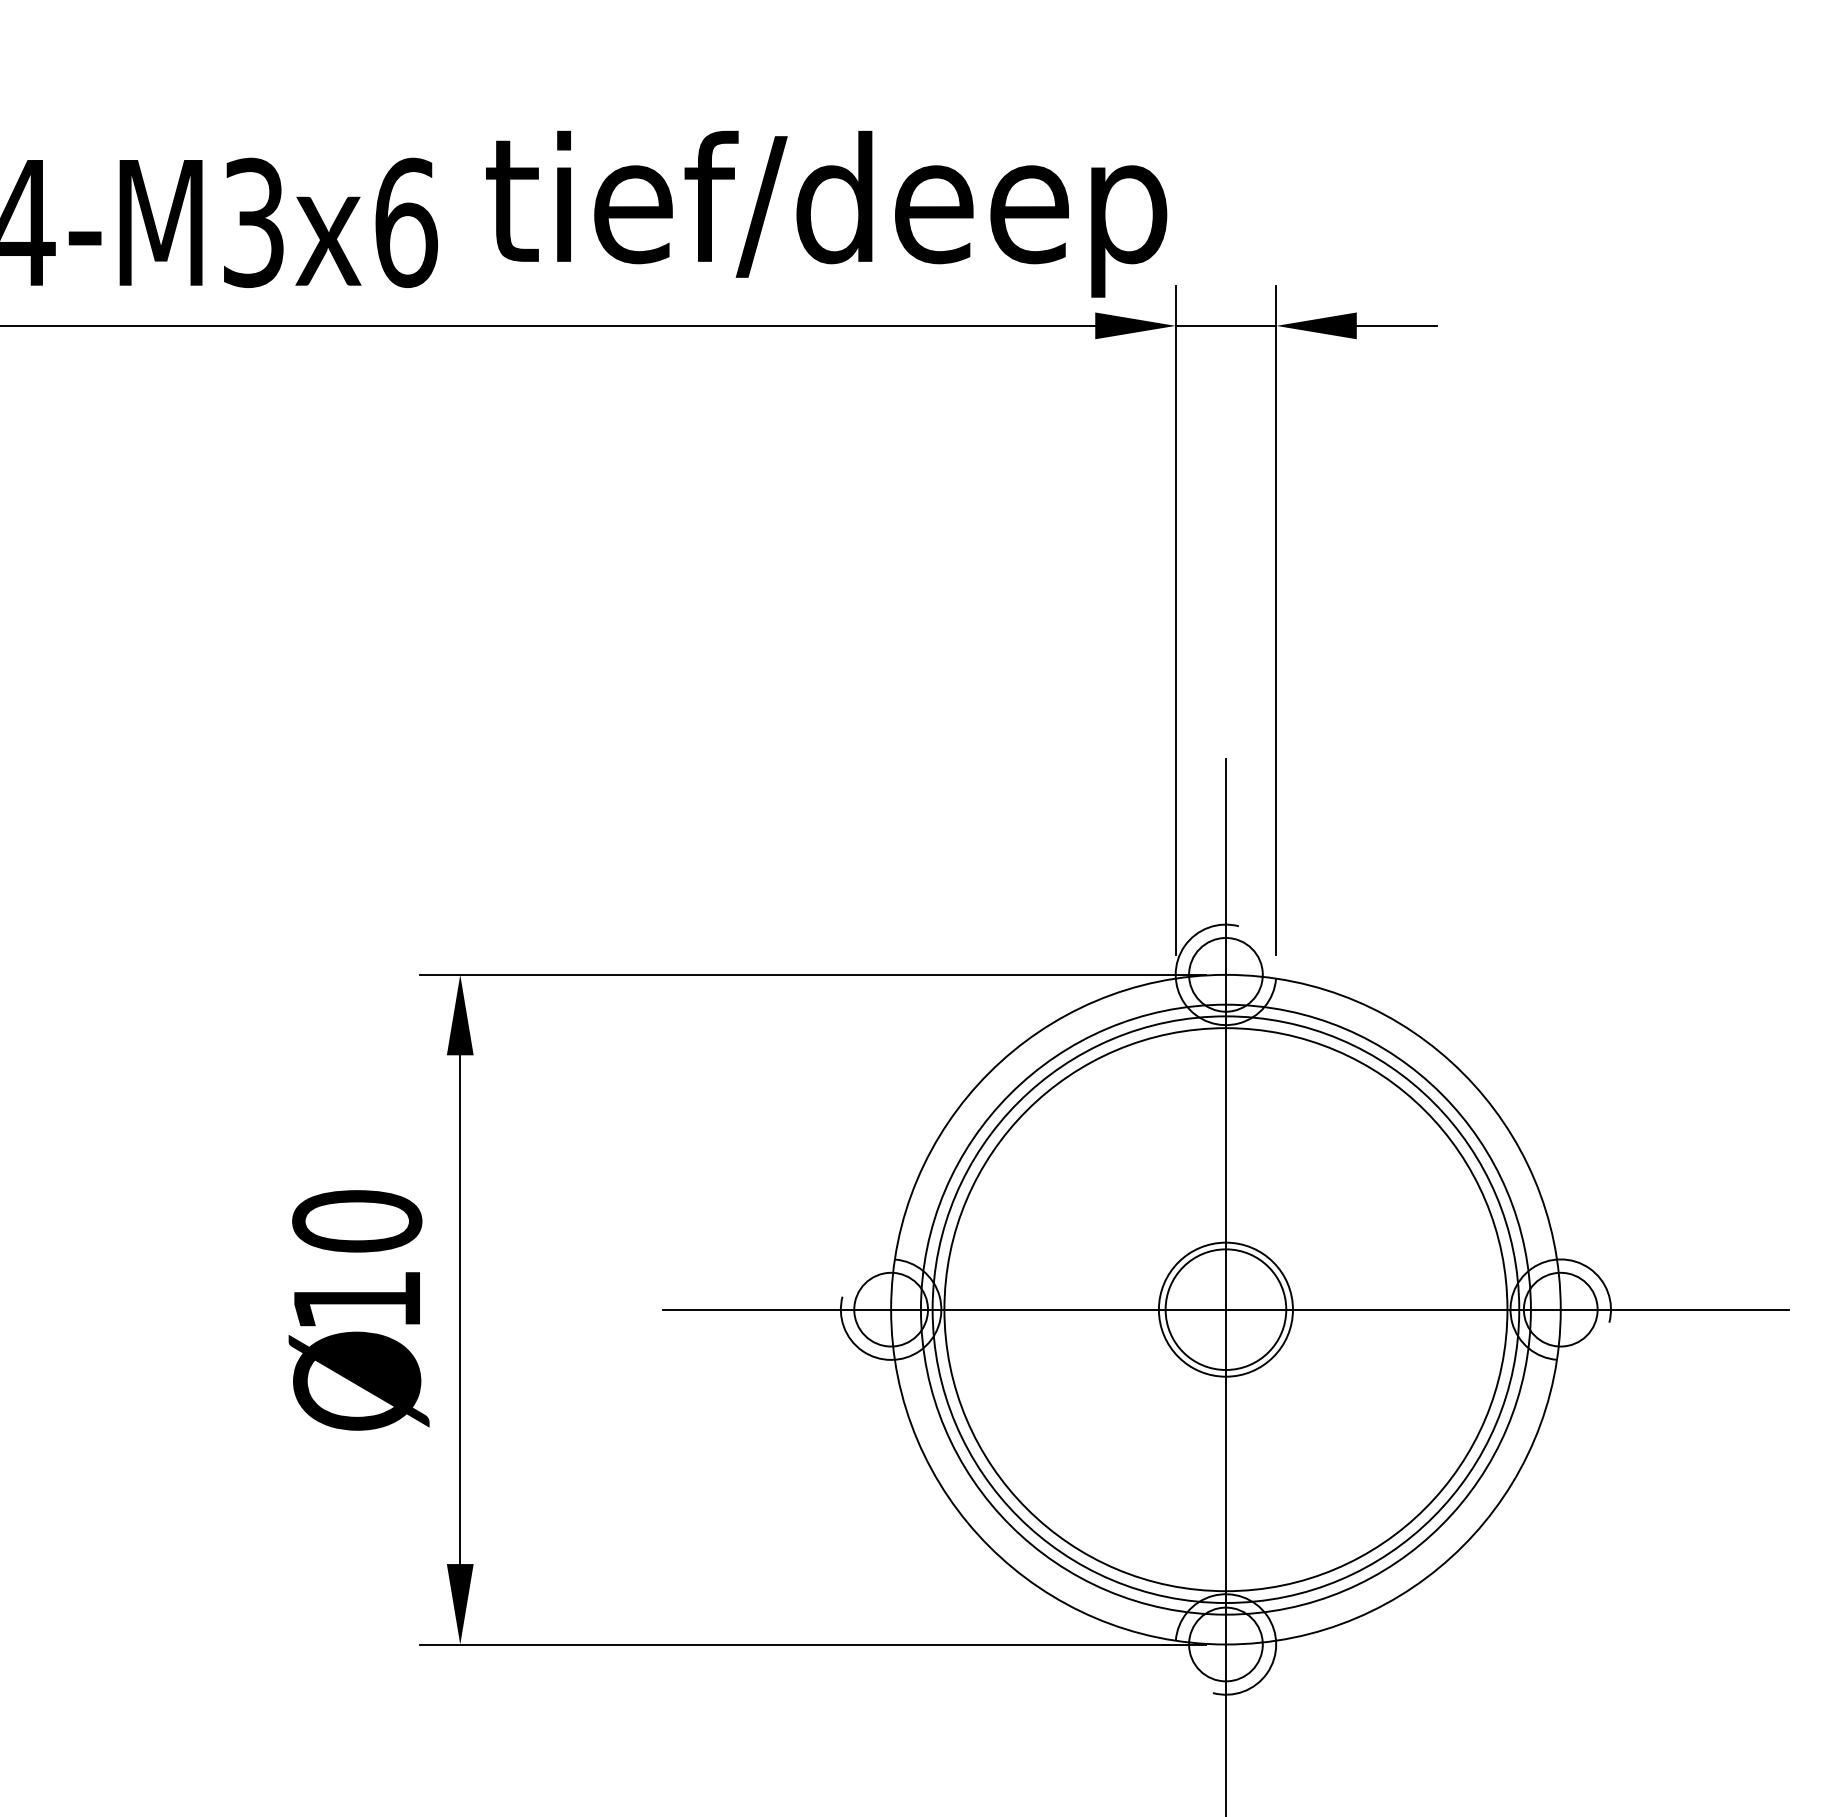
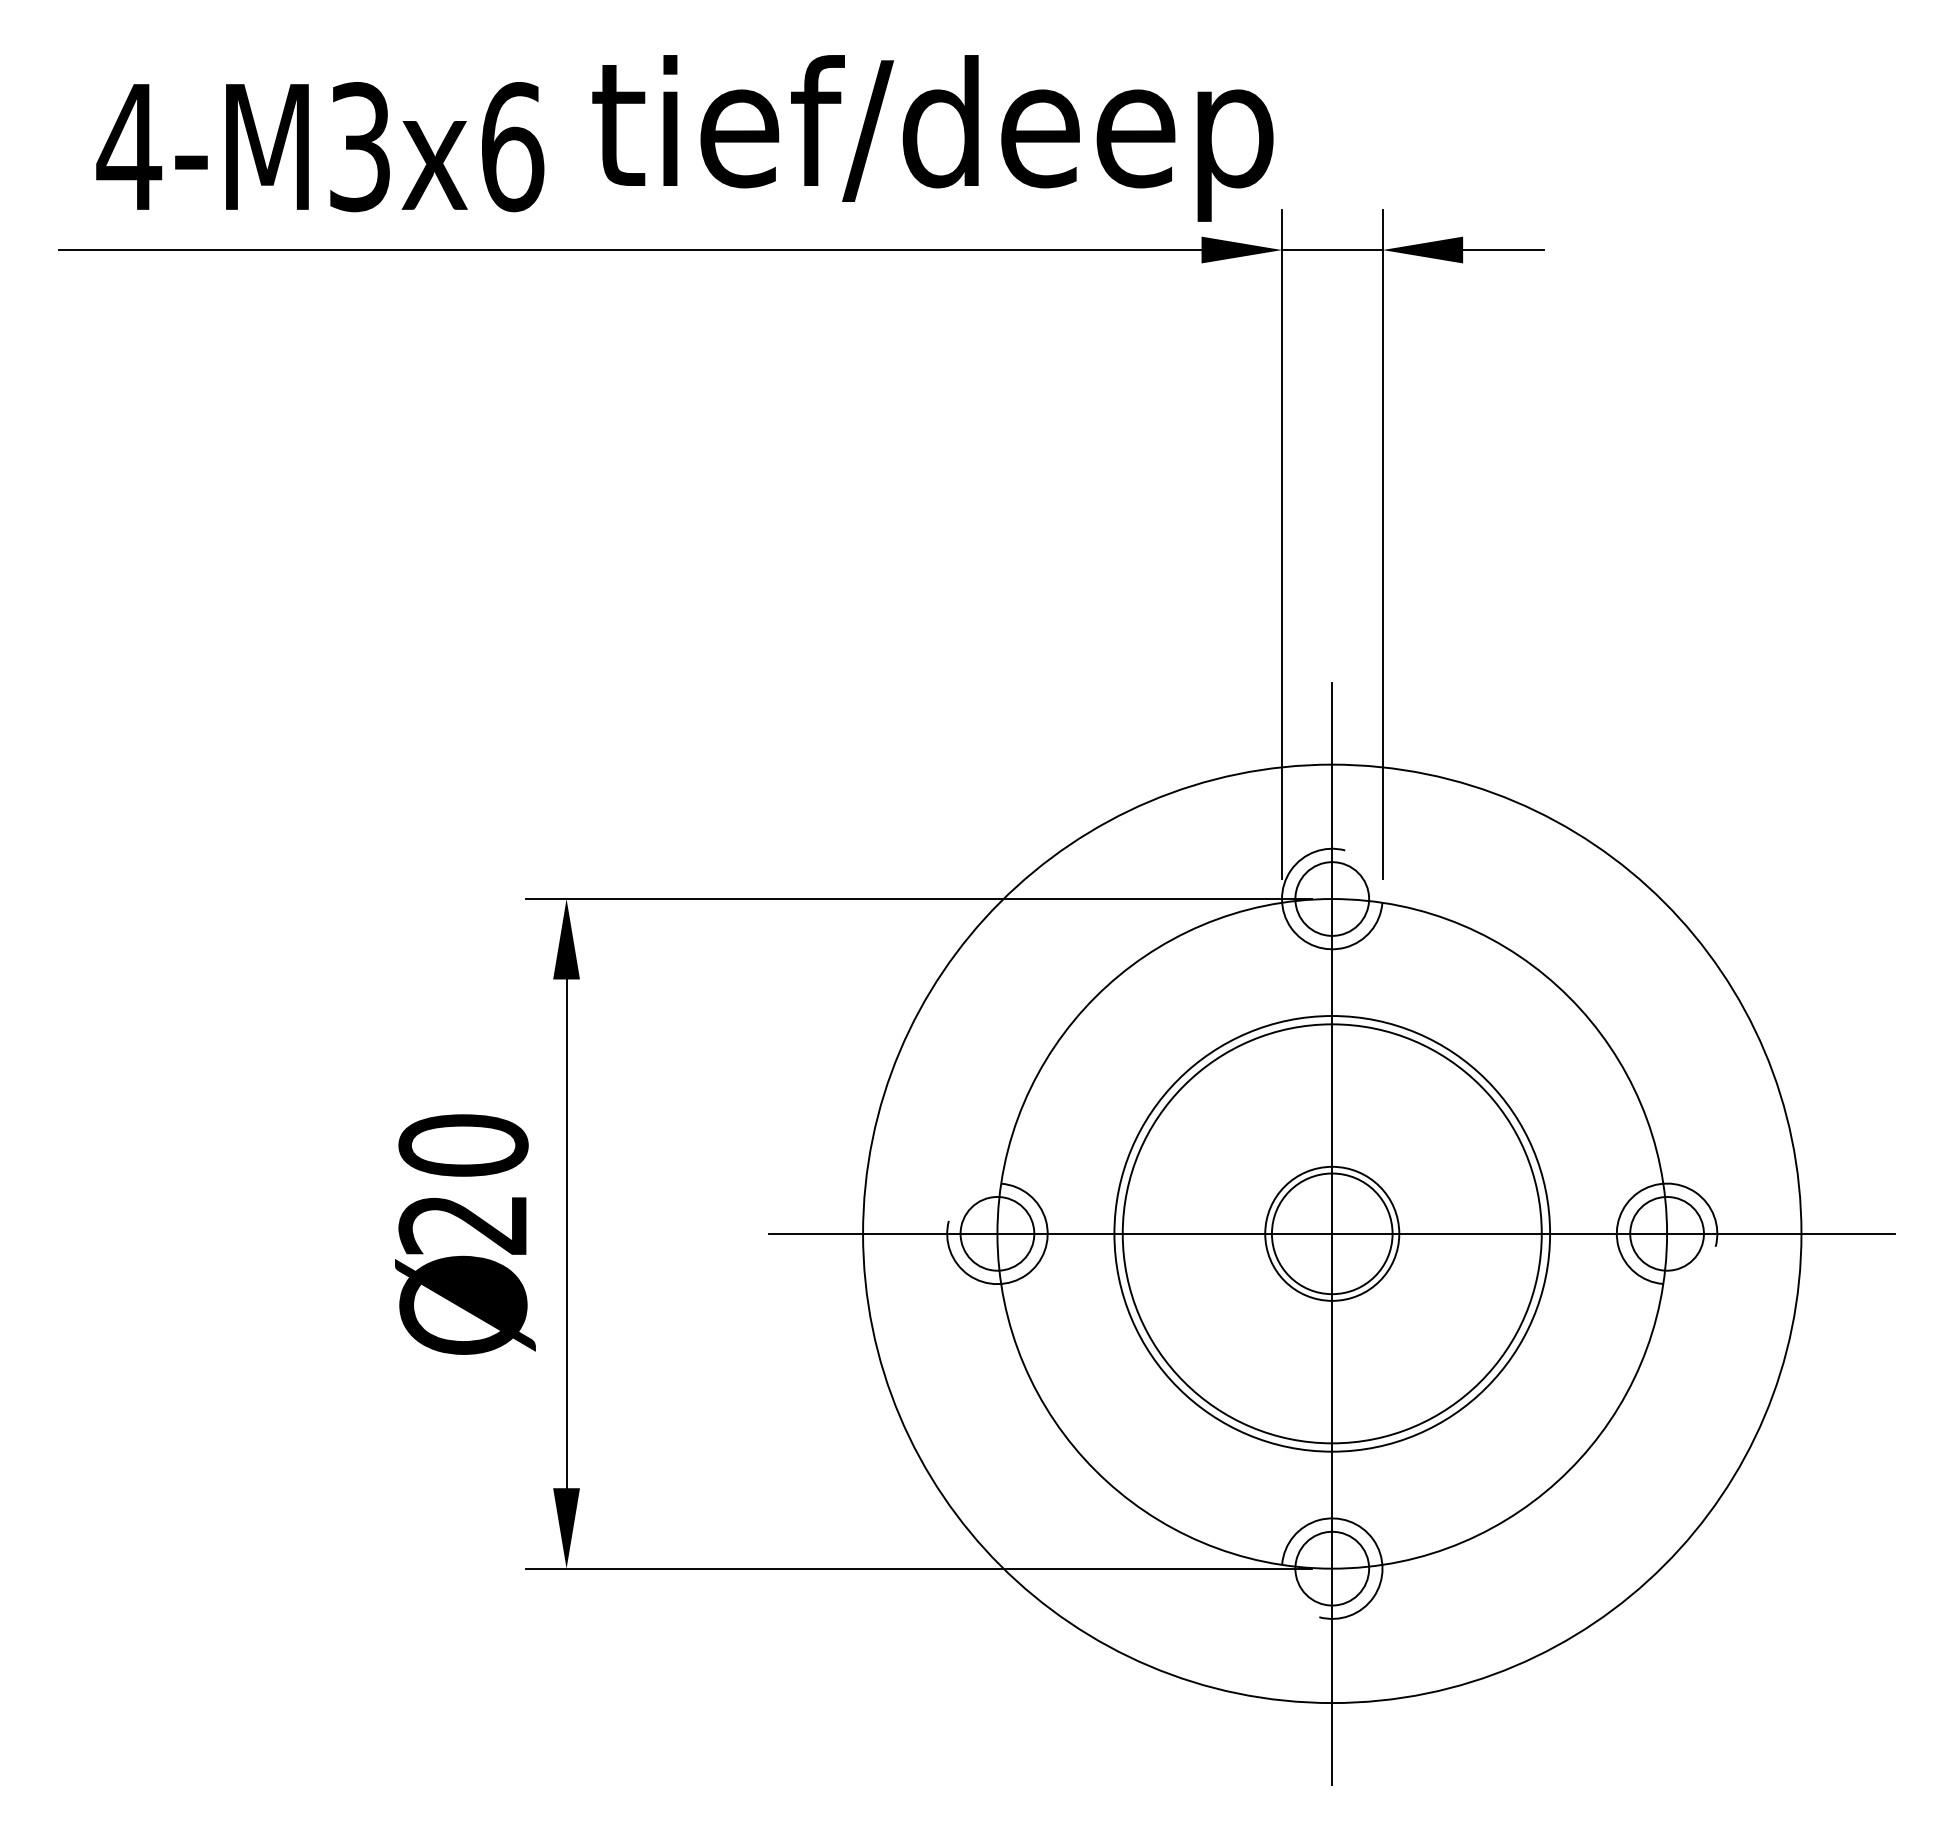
text: (356, 1301) -> (462, 1225), 10 -> 20
circle: (1225, 1309) -> (1331, 1233), size x0.71
circle: (1226, 1309) -> (1332, 1233), size x0.71
circle: (1226, 1309) -> (1332, 1233), size x1.67

